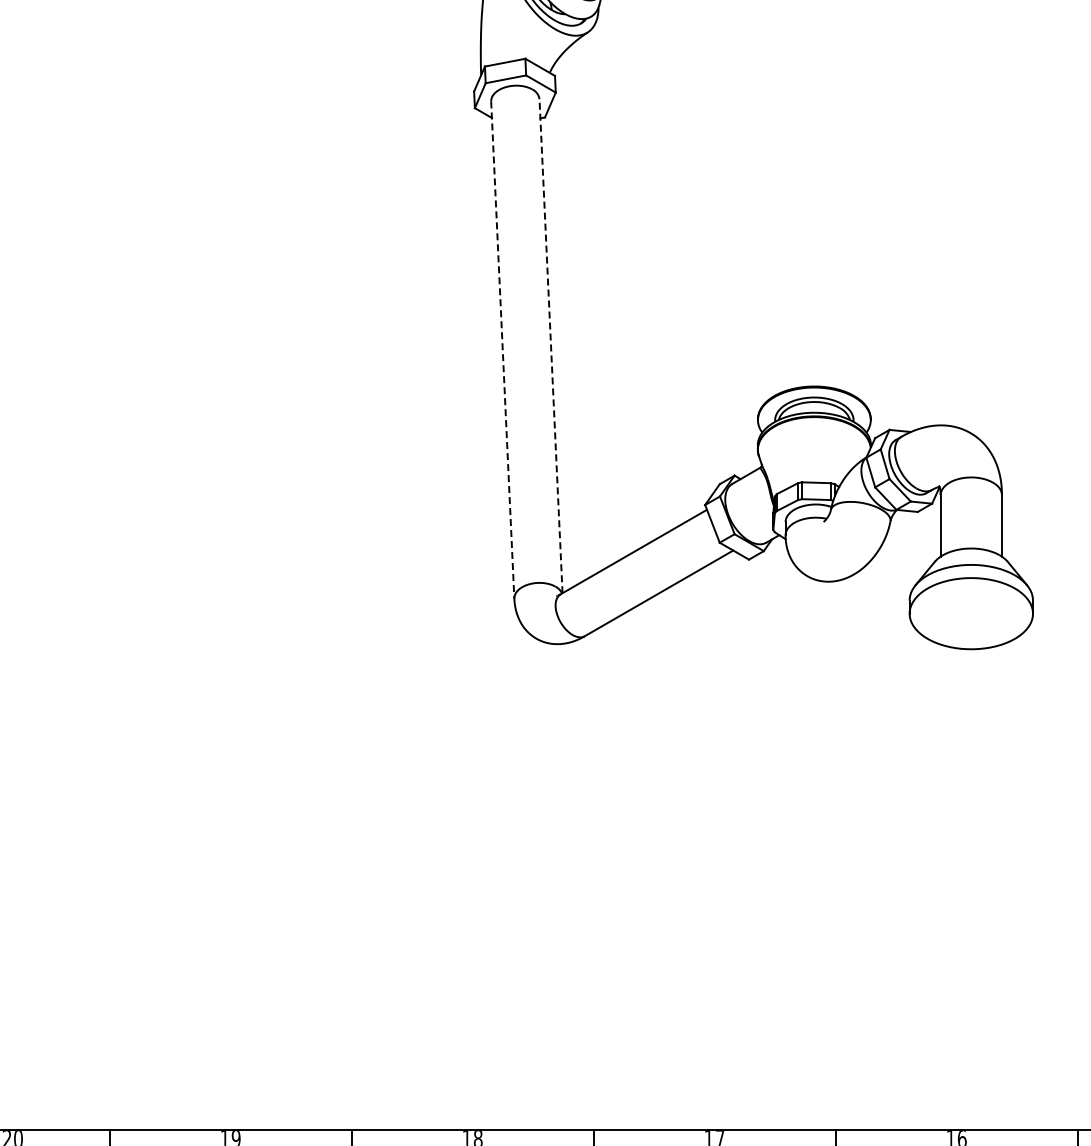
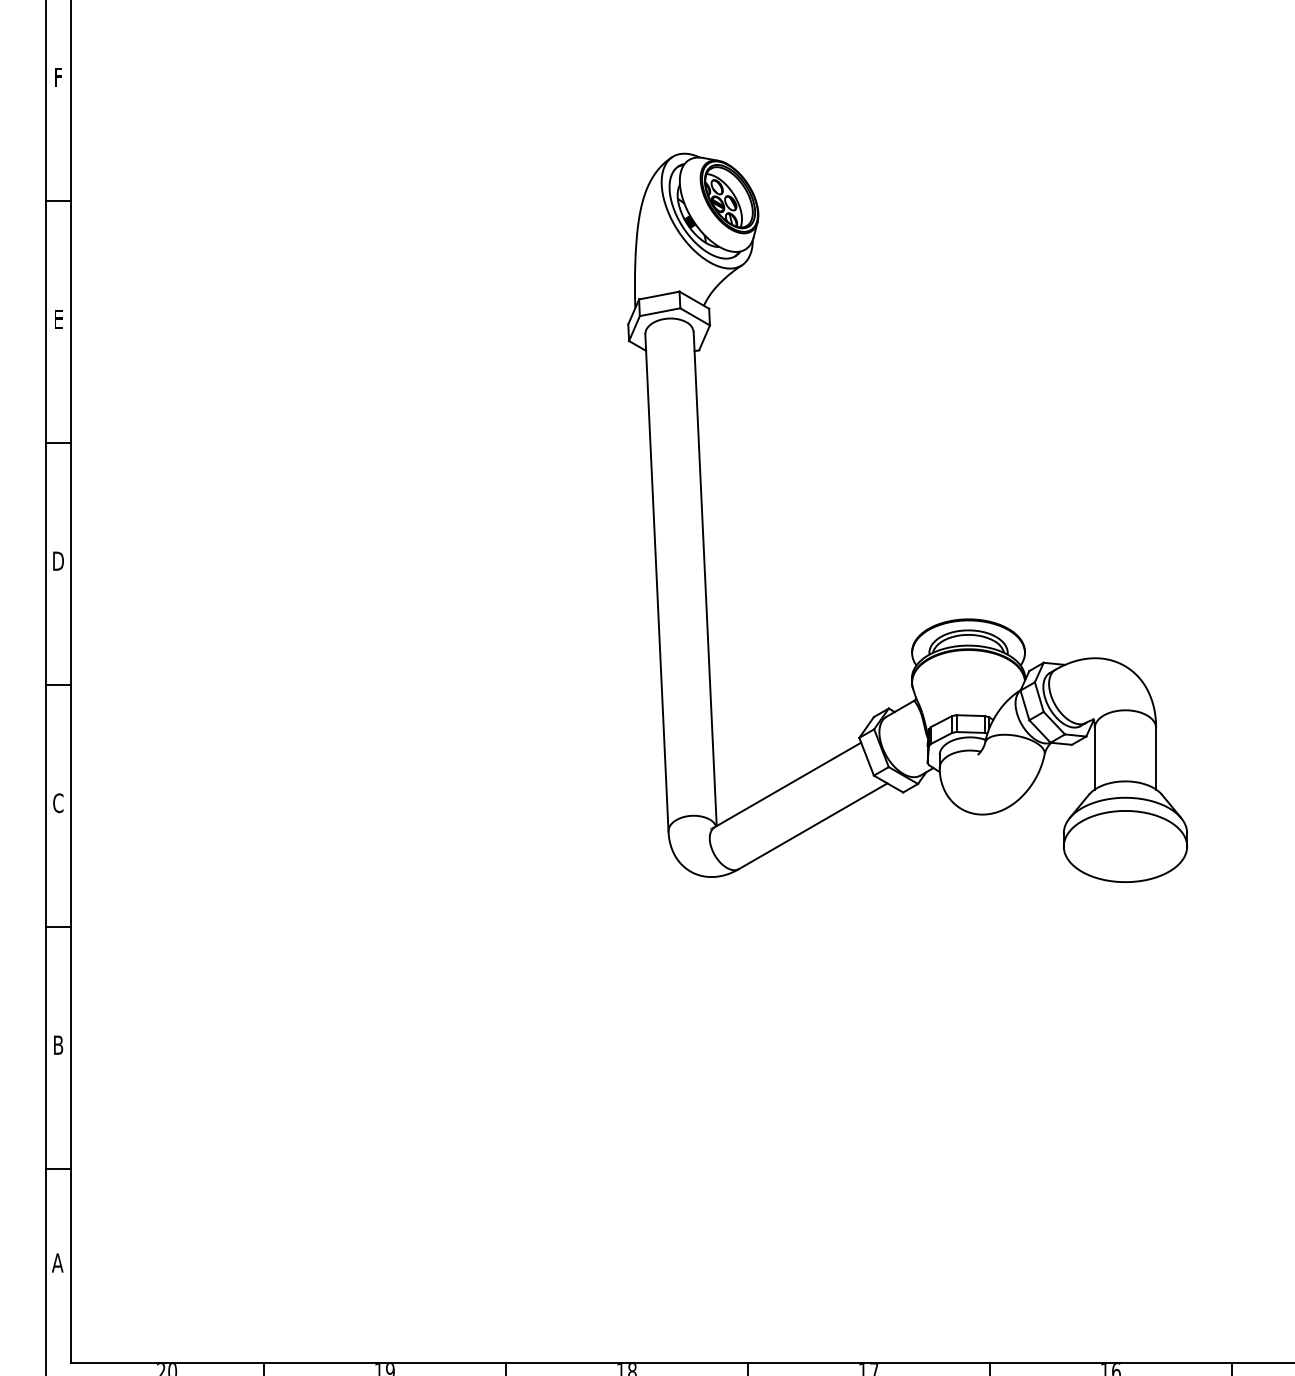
line: (551, 345) -> (705, 578), dashed -> solid
line: (502, 349) -> (656, 582), dashed -> solid

